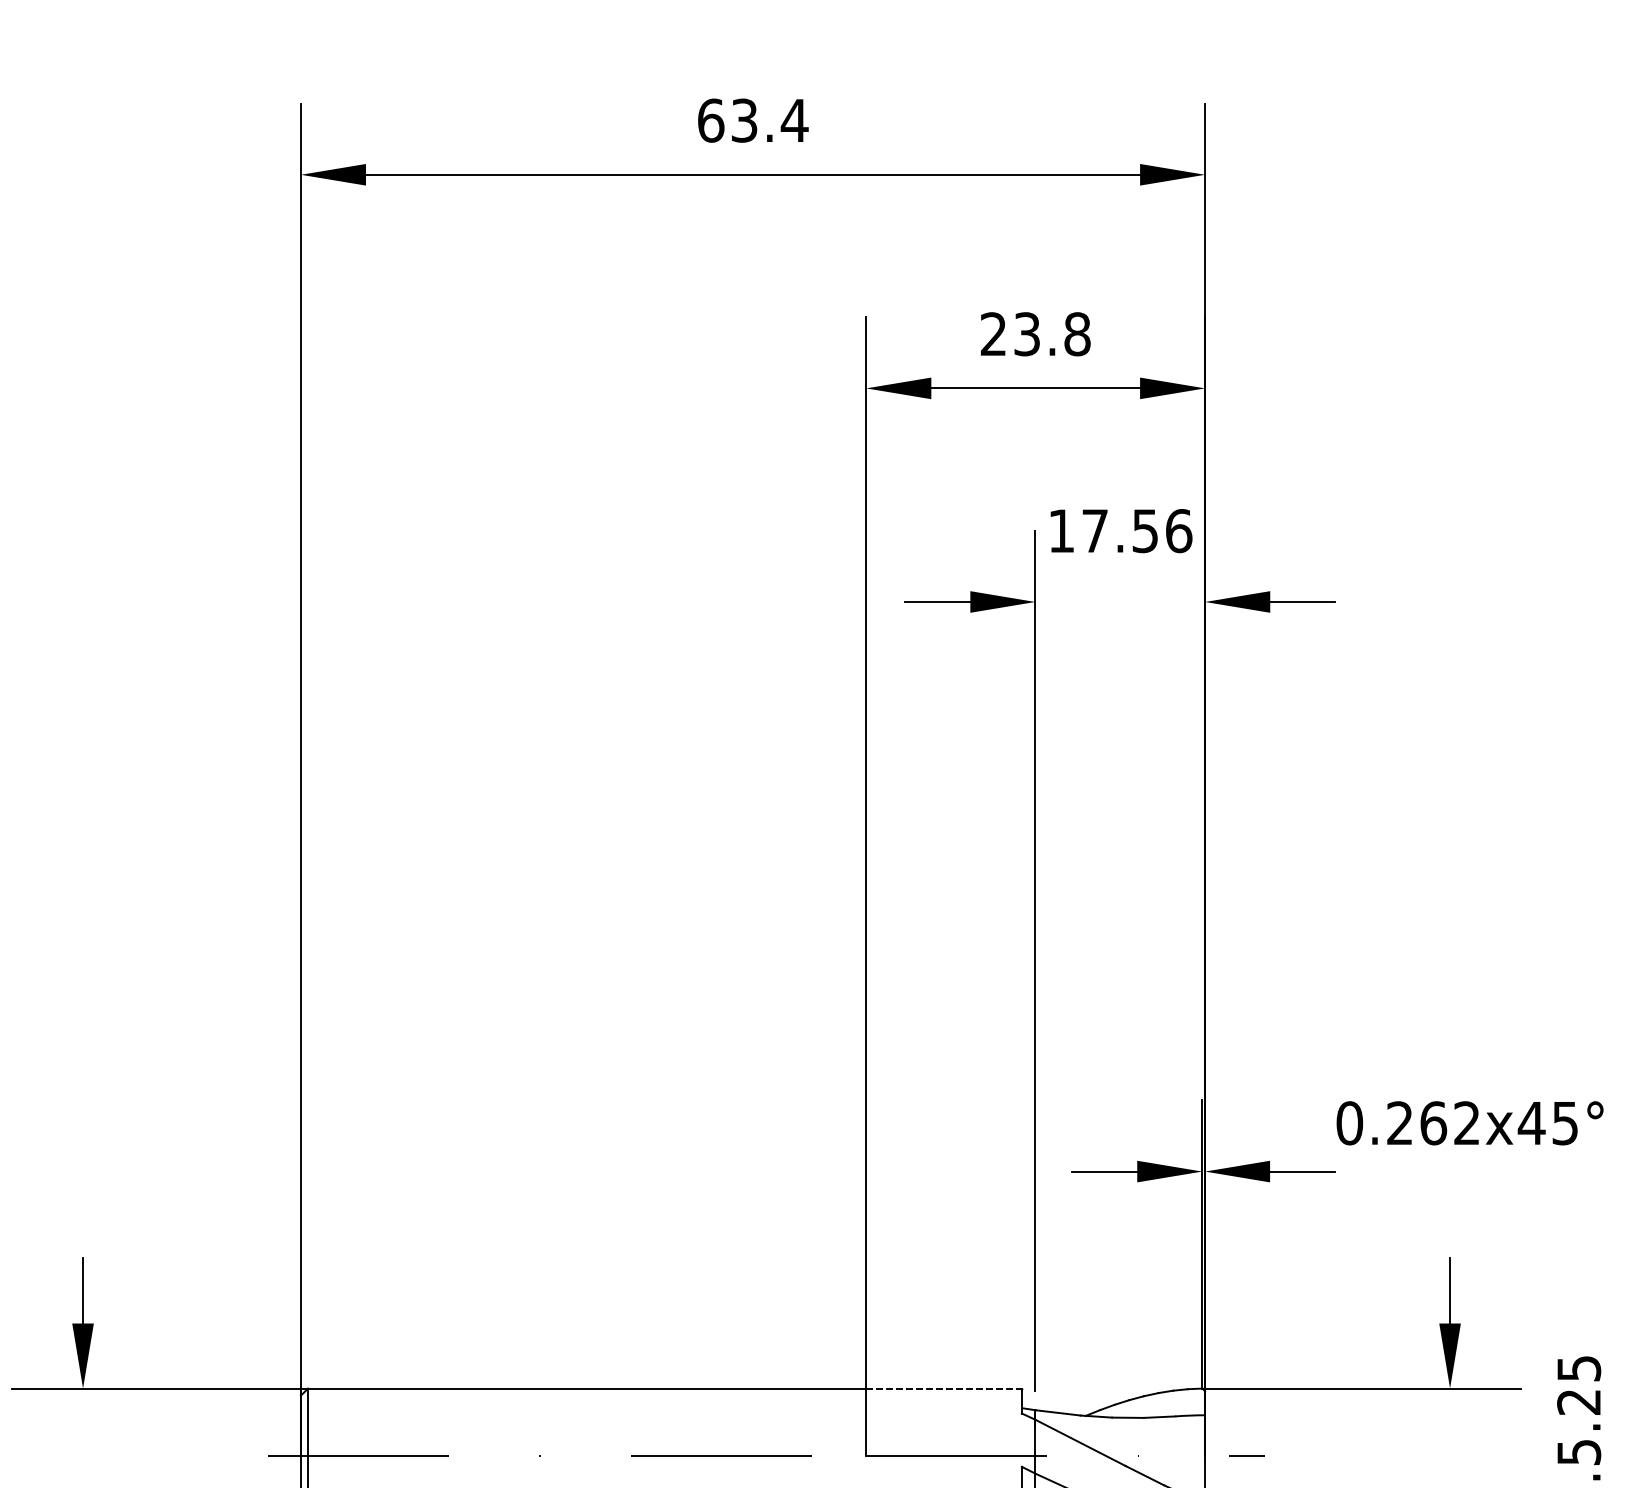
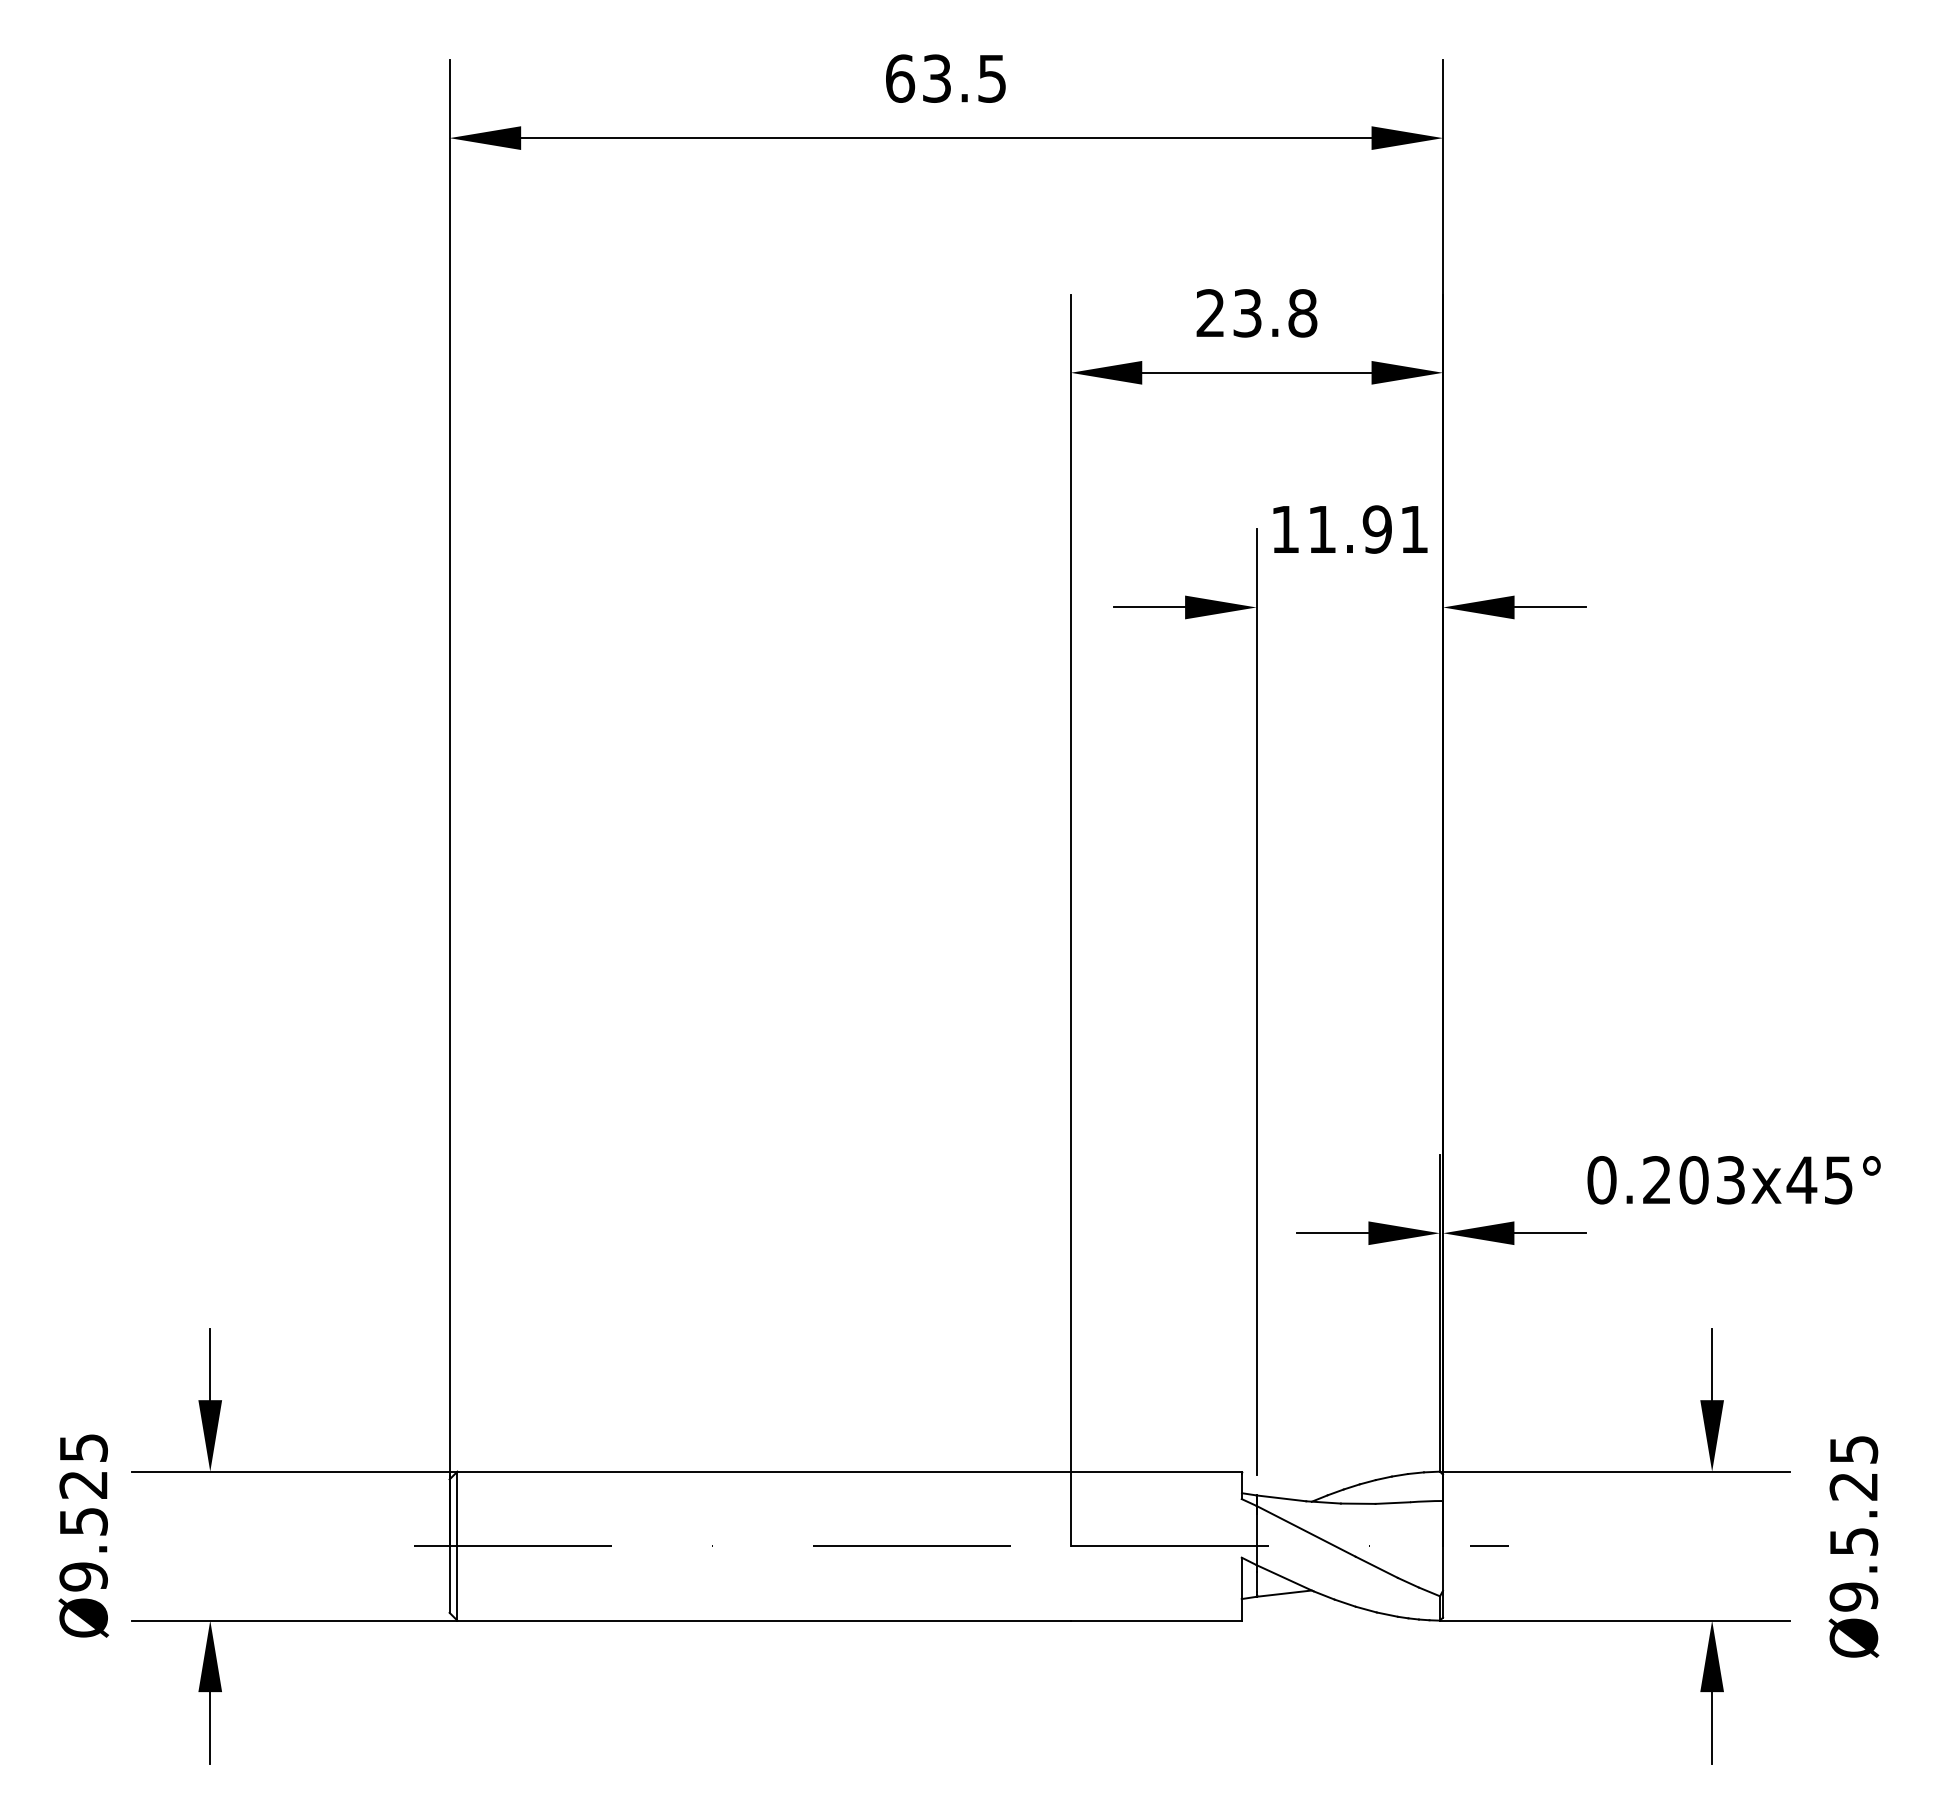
text: (794, 120) -> (991, 78), 63.4 -> 63.5
text: (1137, 531) -> (1368, 529), 17.56 -> 11.91
text: (1449, 1123) -> (1711, 1180), 0.262x45° -> 0.203x45°
line: (944, 1388) -> (1156, 1471), dashed -> solid

